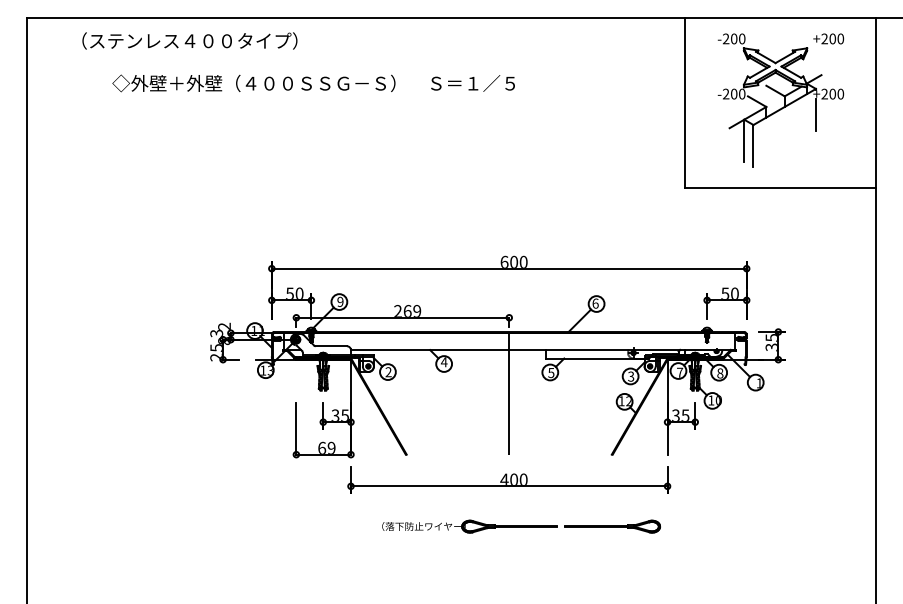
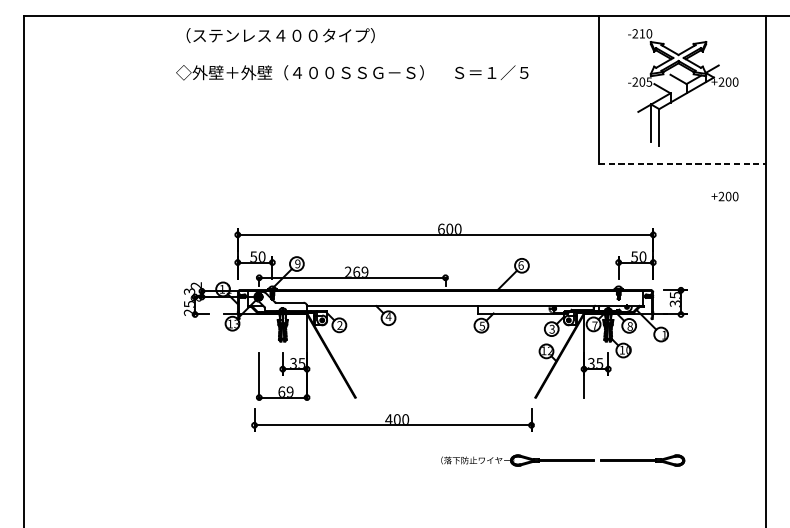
text: (734, 38) -> (642, 33), -200 -> -210
text: (828, 38) -> (724, 196), moved
text: (189, 40) -> (280, 35), moved
text: (313, 83) -> (352, 72), moved
text: (741, 93) -> (648, 81), -200 -> -205
line: (815, 114) -> (713, 99), removed
line: (780, 188) -> (682, 164), solid -> dashed
line: (509, 393) -> (445, 344), removed
part: (509, 479) -> (393, 419), moved
part: (521, 526) -> (563, 460), moved

